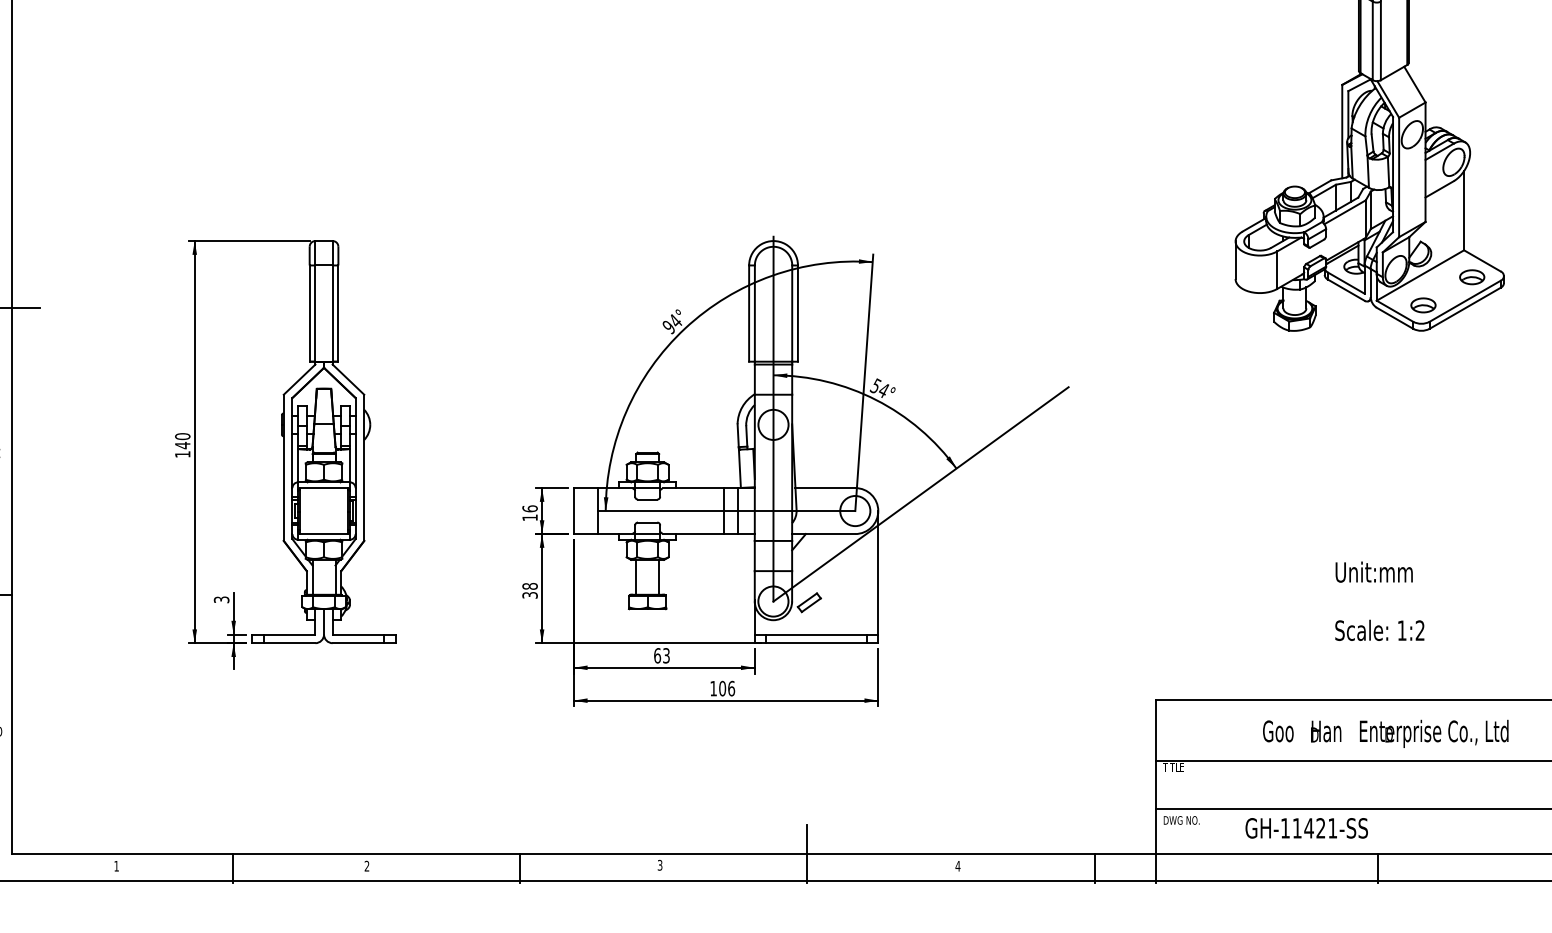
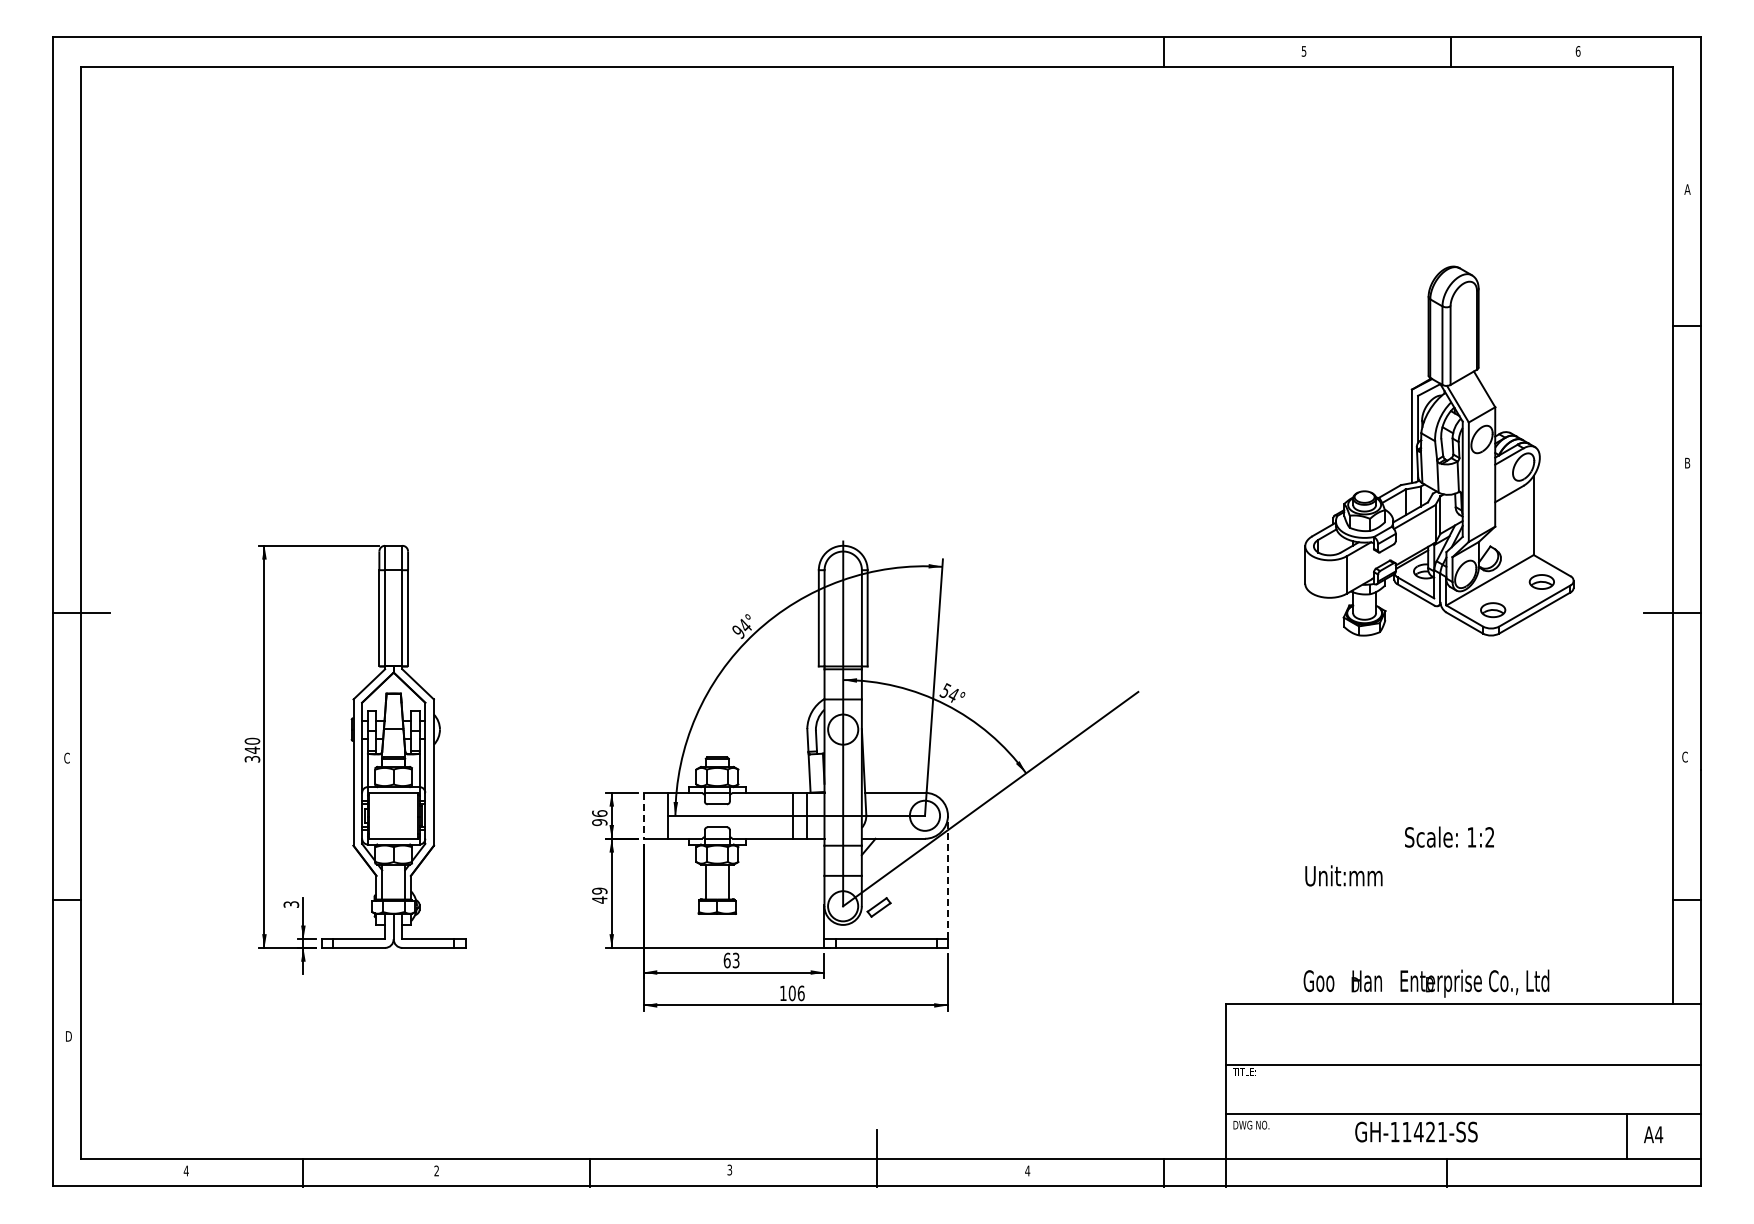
text: (182, 454) -> (252, 759), 140 -> 340
line: (573, 510) -> (643, 815), solid -> dashed
text: (529, 517) -> (599, 822), 16 -> 96
text: (1373, 571) -> (1343, 875), moved
line: (877, 572) -> (947, 877), solid -> dashed
text: (529, 590) -> (599, 895), 38 -> 49
text: (1379, 629) -> (1449, 836), moved
text: (1385, 733) -> (1426, 983), moved
text: (1306, 827) -> (1416, 1131), moved
text: (115, 865) -> (185, 1170), 1 -> 4

